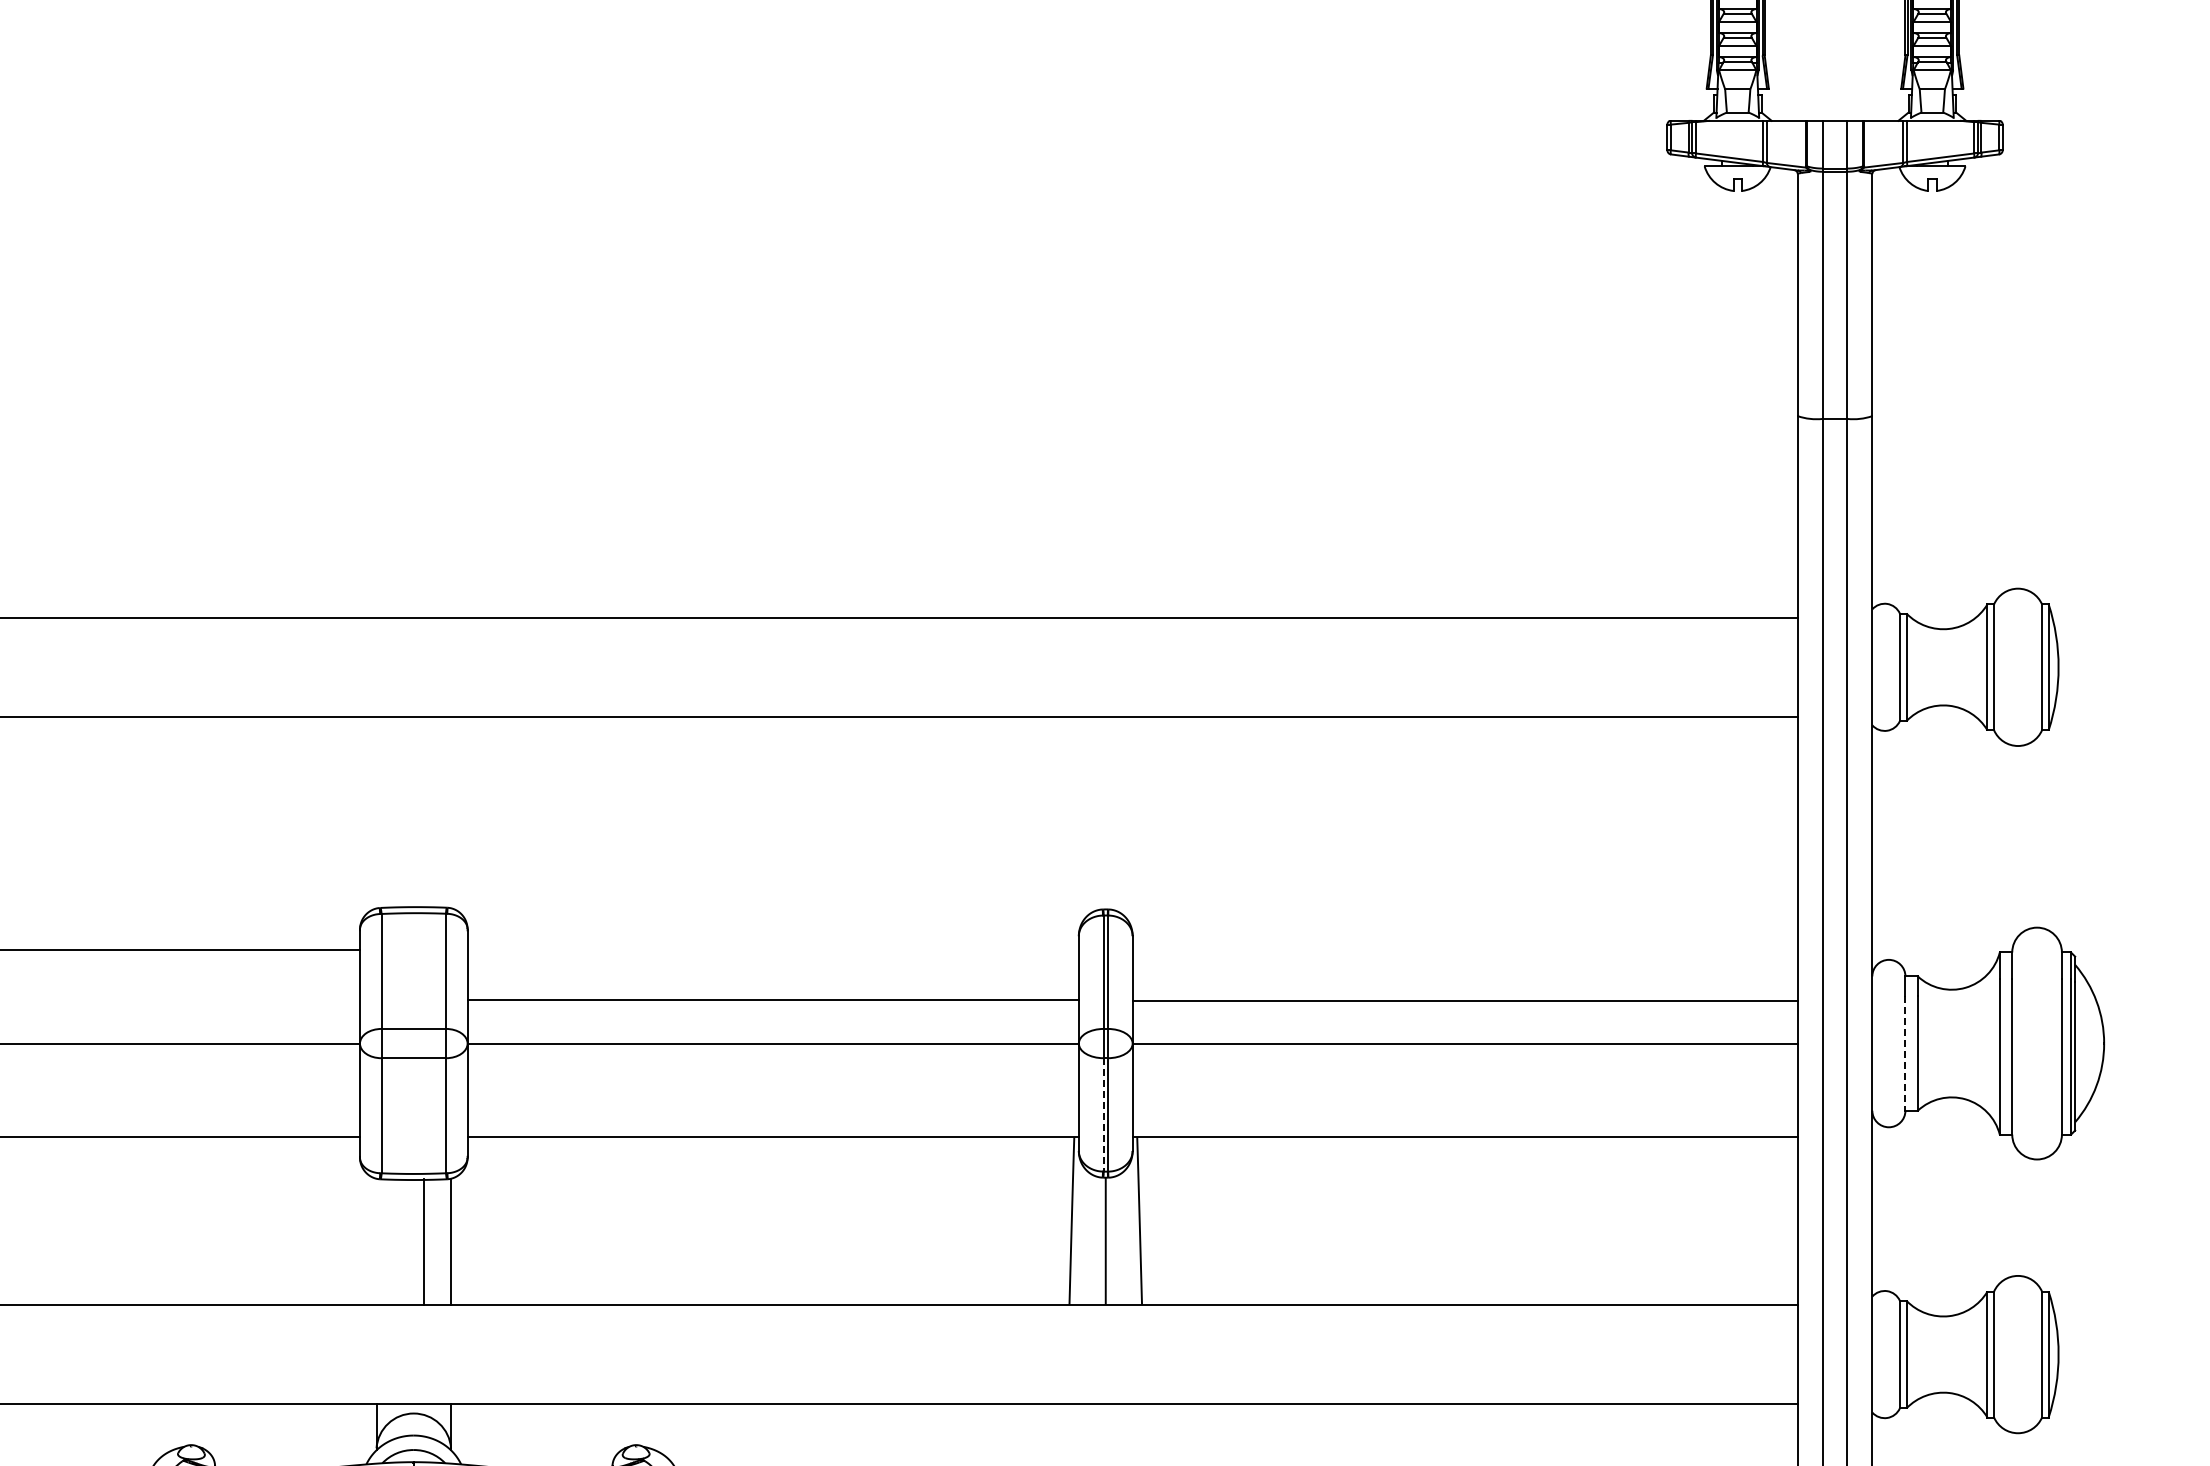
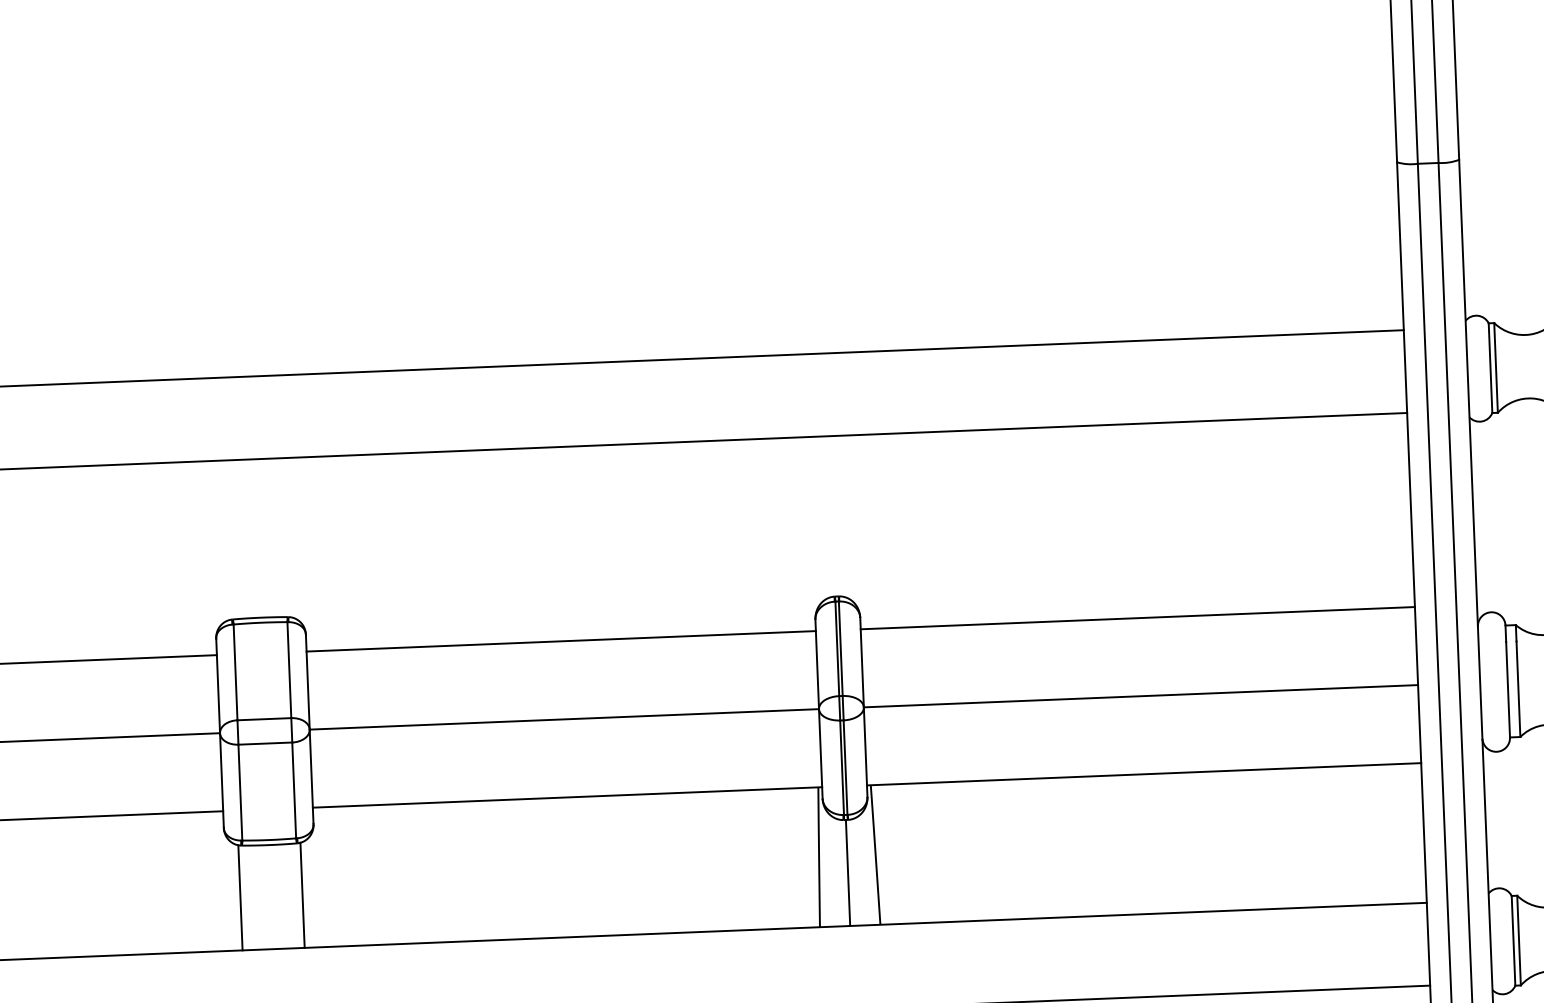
line: (772, 999) -> (560, 641), moved
line: (1464, 1000) -> (1137, 617), moved
line: (1905, 1053) -> (1508, 689), dashed -> solid
line: (1103, 1114) -> (841, 767), dashed -> solid
line: (423, 1241) -> (240, 897), moved

